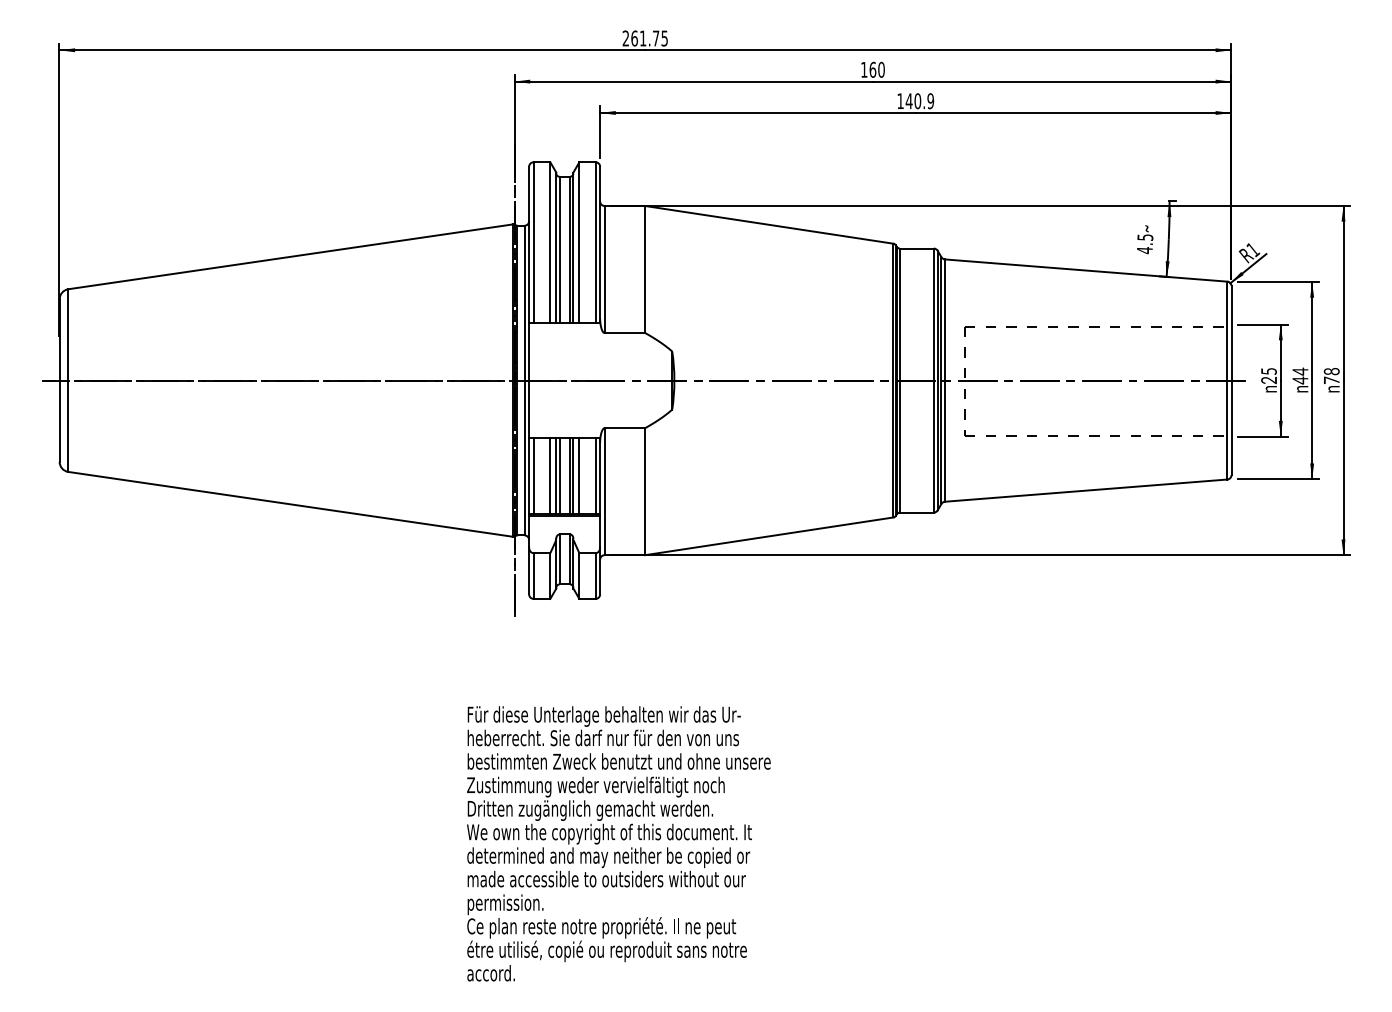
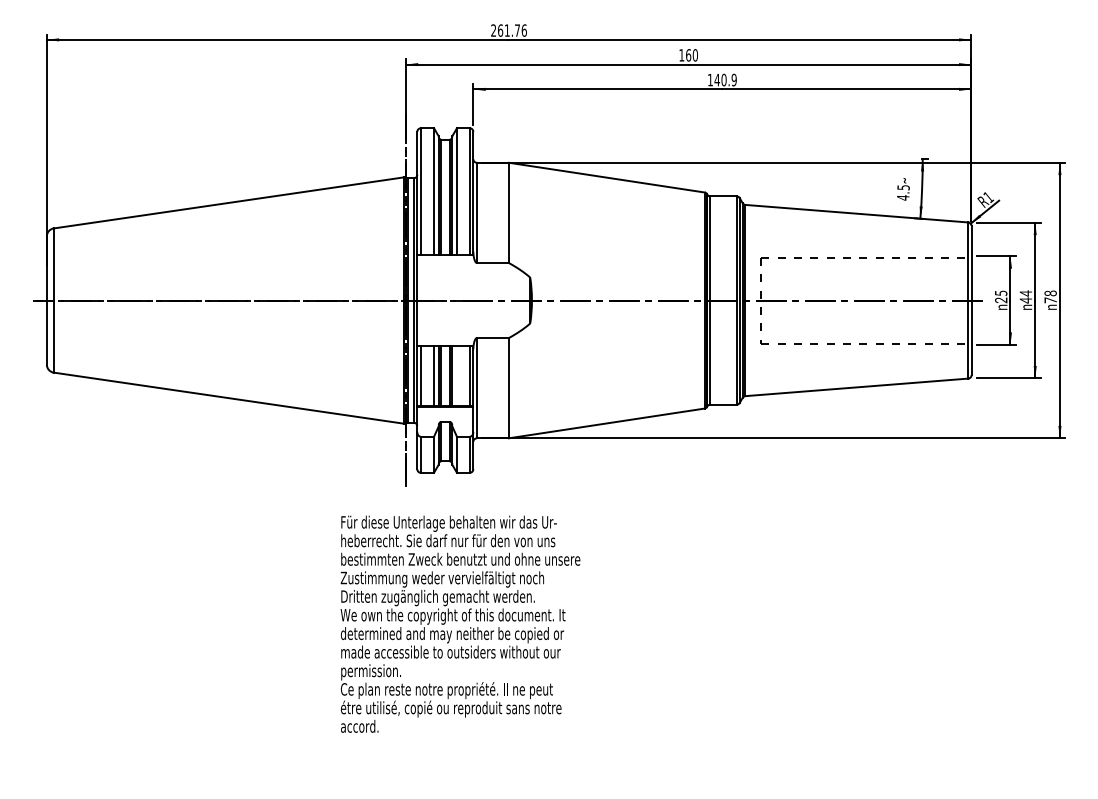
text: (664, 38) -> (524, 30), 261.75 -> 261.76
line: (579, 476) -> (457, 376), removed
text: (618, 843) -> (460, 623), moved

